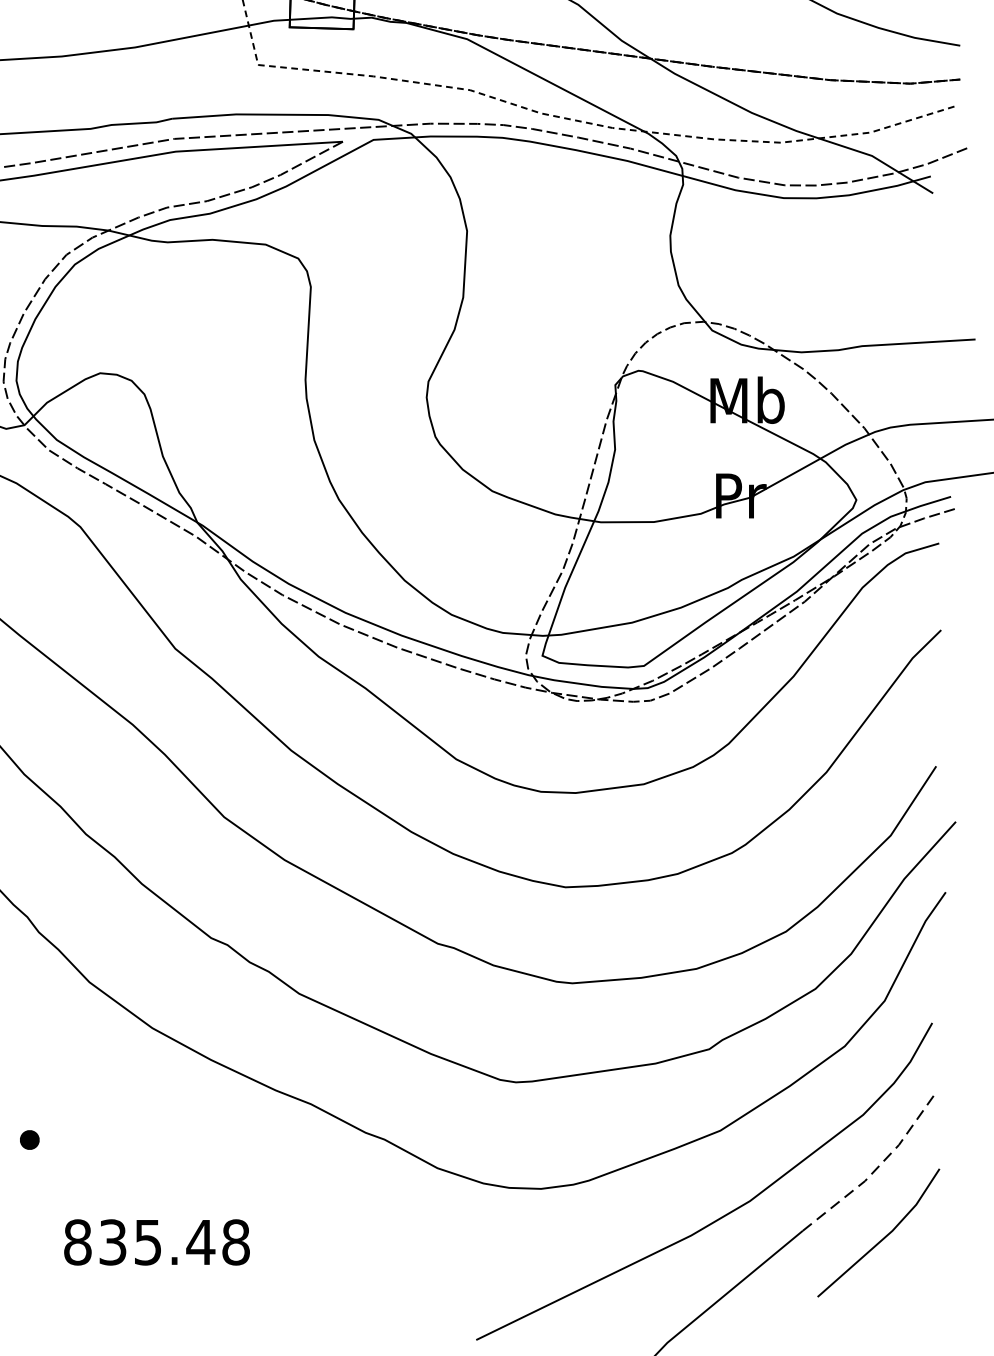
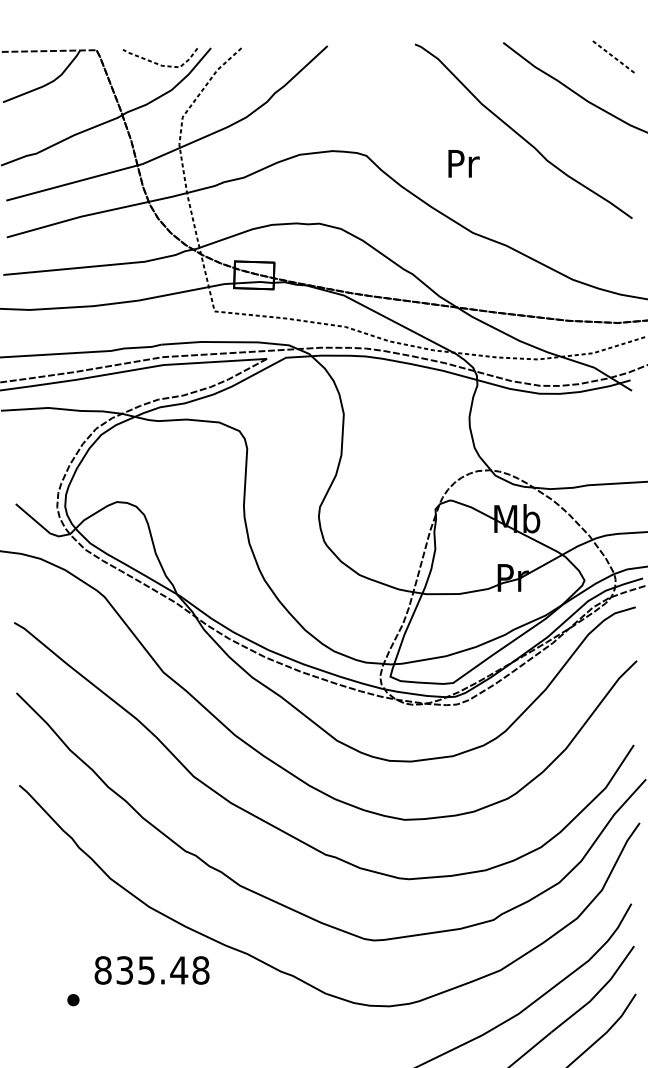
part: (29, 1140) -> (73, 1000), moved
line: (877, 1168) -> (597, 993), dashed -> solid
text: (156, 1242) -> (151, 970), moved

